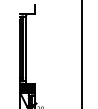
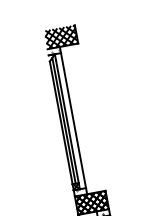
hatch: (27, 8) -> (61, 35), added

